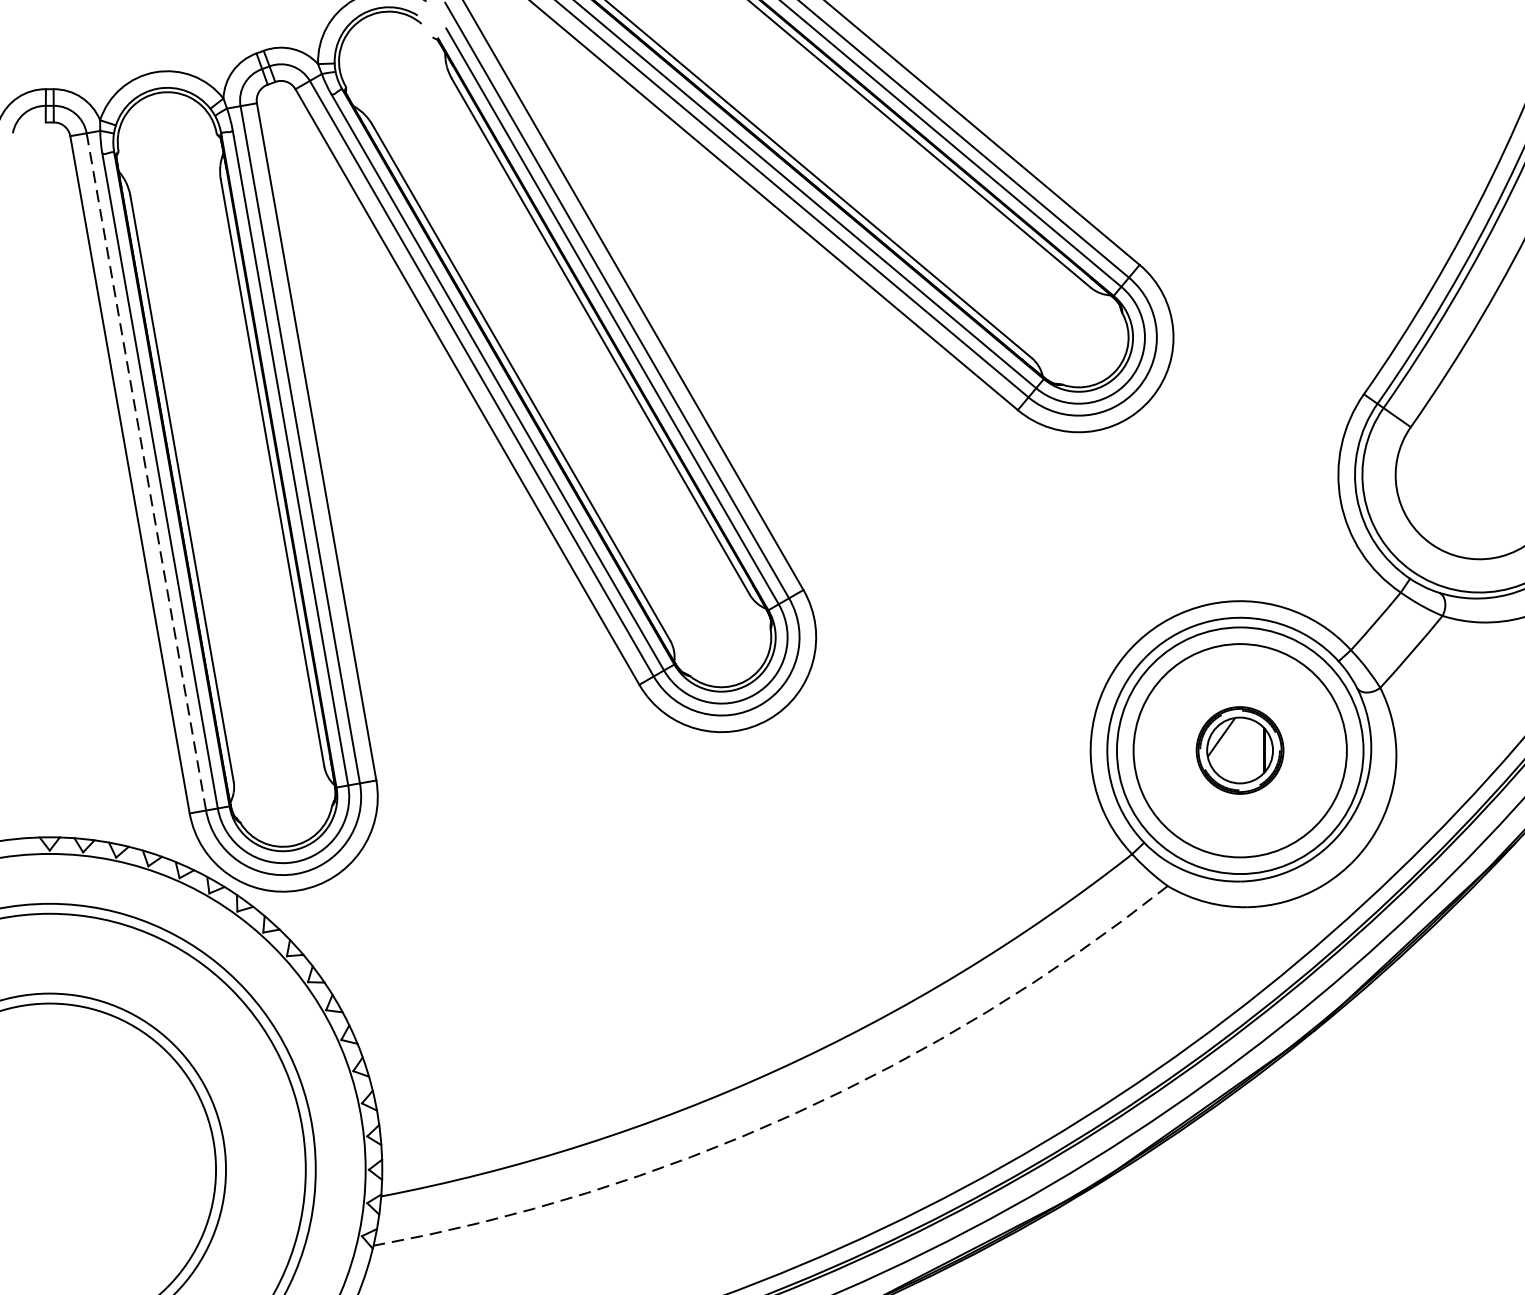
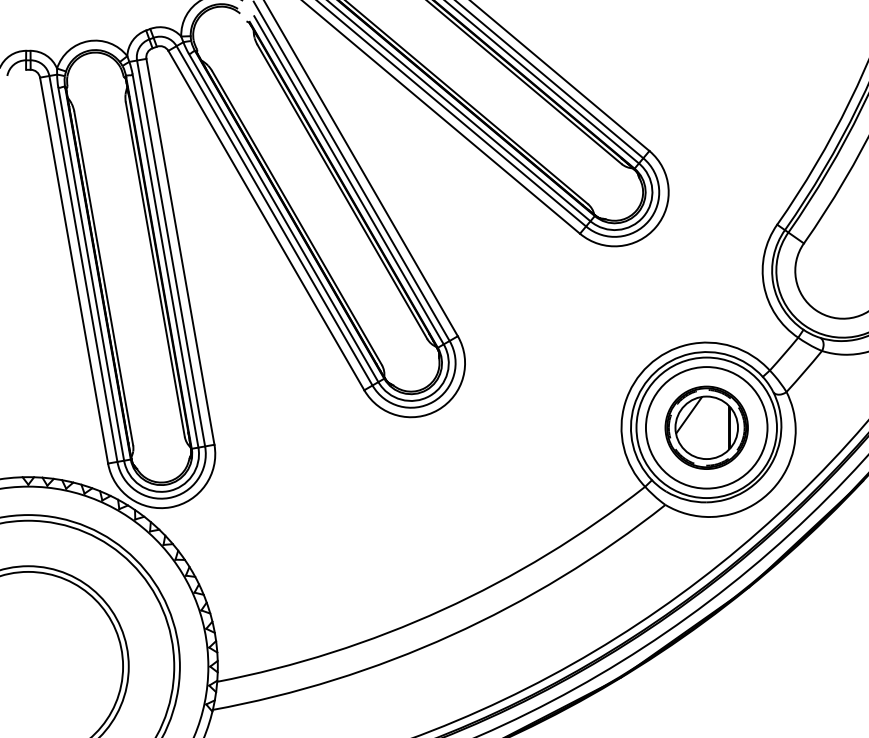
line: (146, 471) -> (83, 268), dashed -> solid
part: (1239, 750) -> (706, 427), size x1.67
arc: (792, 1115) -> (451, 635), dashed -> solid

